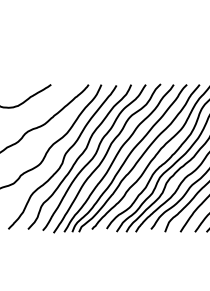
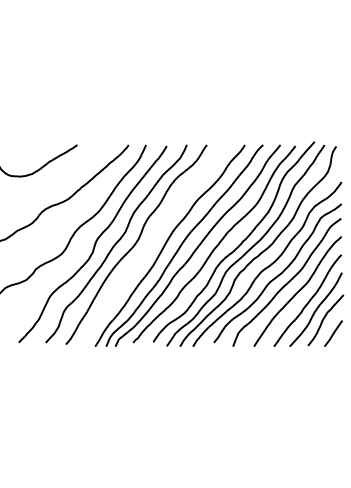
curve: (105, 157) -> (151, 244), removed

